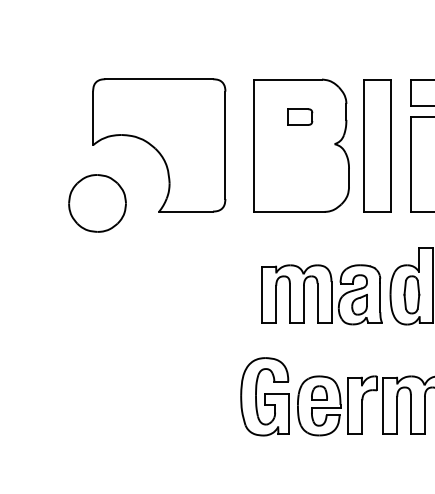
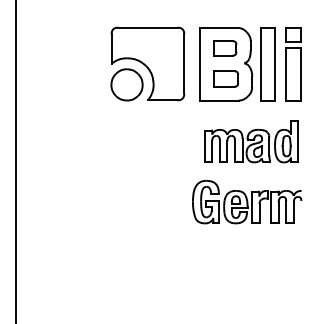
part: (300, 117) -> (225, 48), size x1.67
part: (302, 171) -> (226, 78), added
part: (96, 202) -> (126, 84), moved

